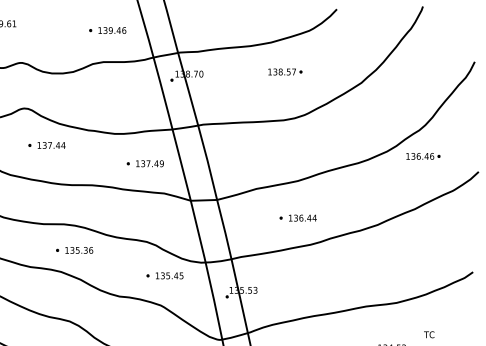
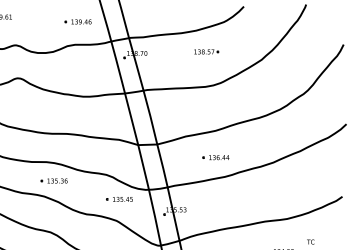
part: (46, 145) -> (33, 105), removed
part: (423, 156) -> (306, 113), removed
part: (144, 163) -> (104, 118), removed

